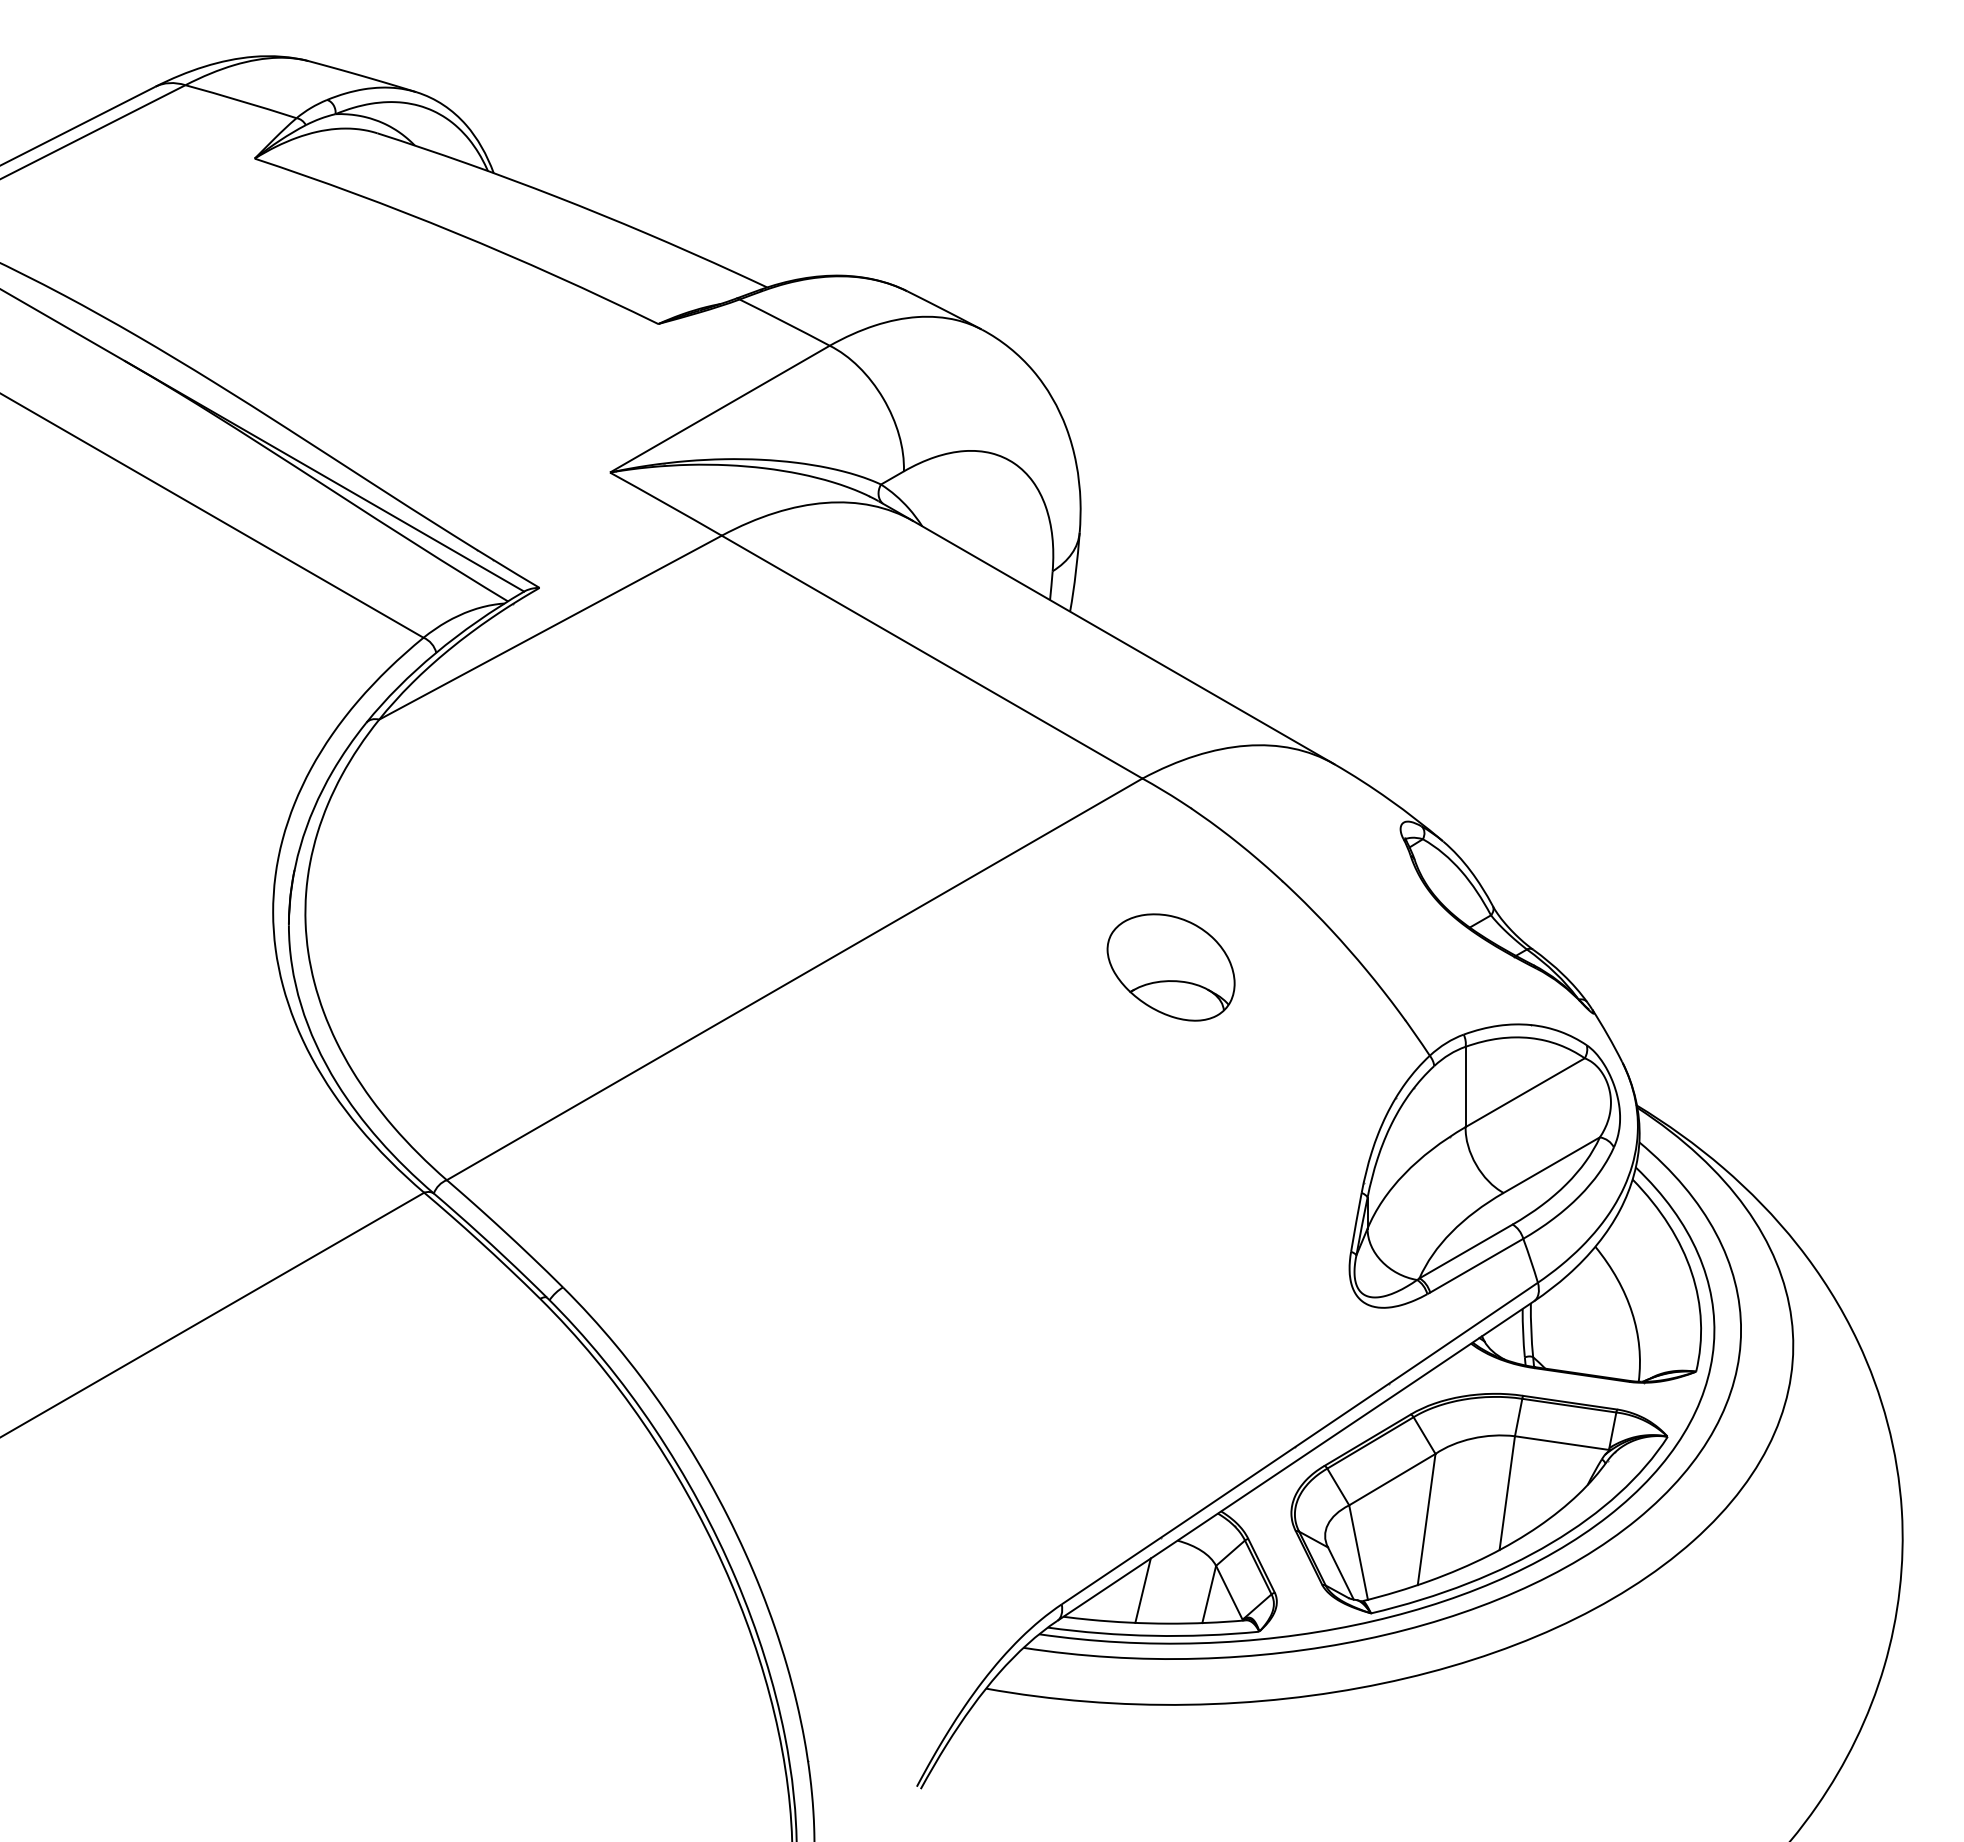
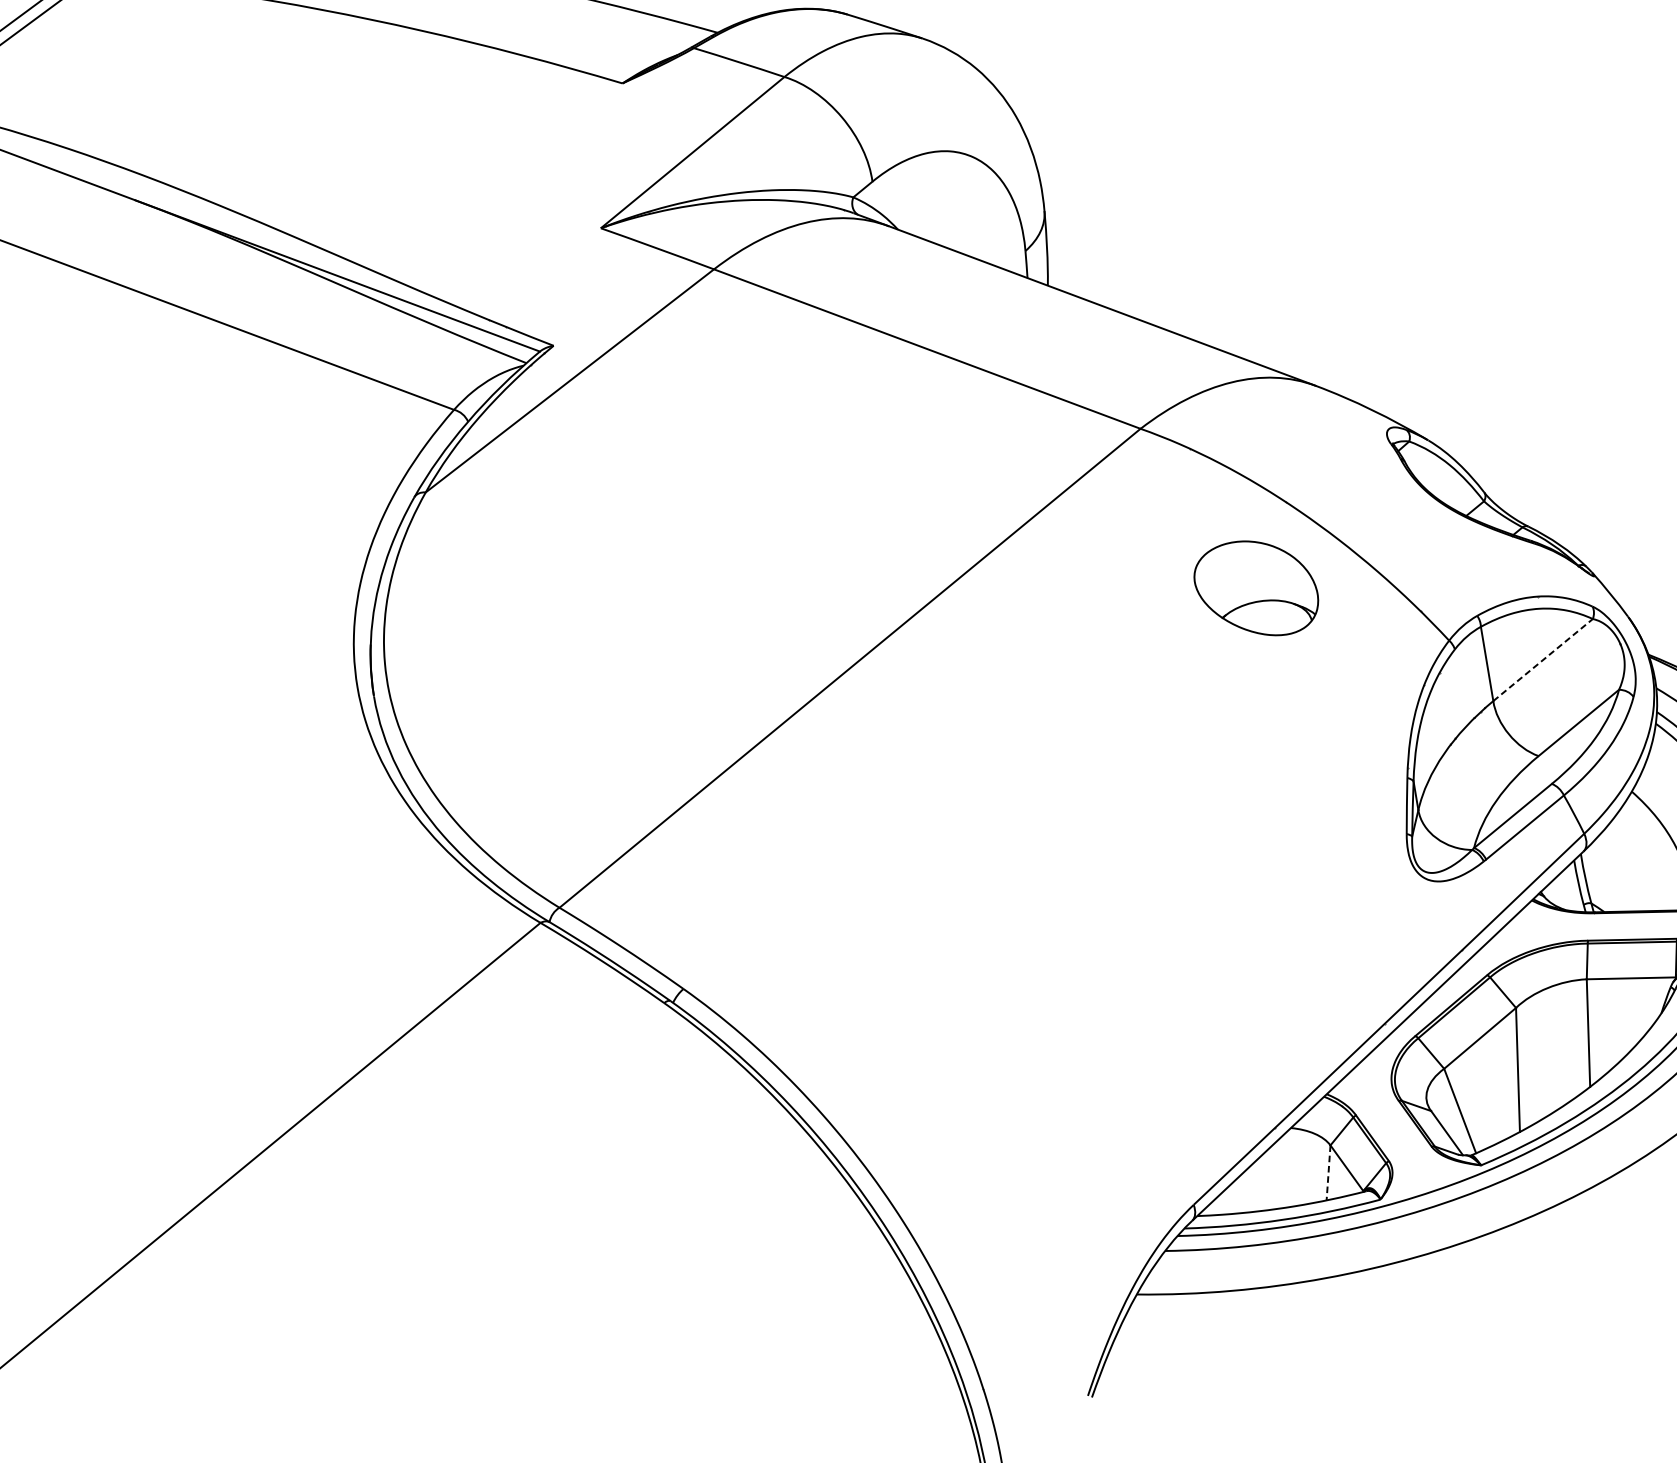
part: (1170, 967) -> (1255, 589), moved
line: (1525, 1092) -> (1543, 659), solid -> dashed
line: (1142, 1590) -> (1266, 1179), removed
line: (1209, 1594) -> (1328, 1172), solid -> dashed

